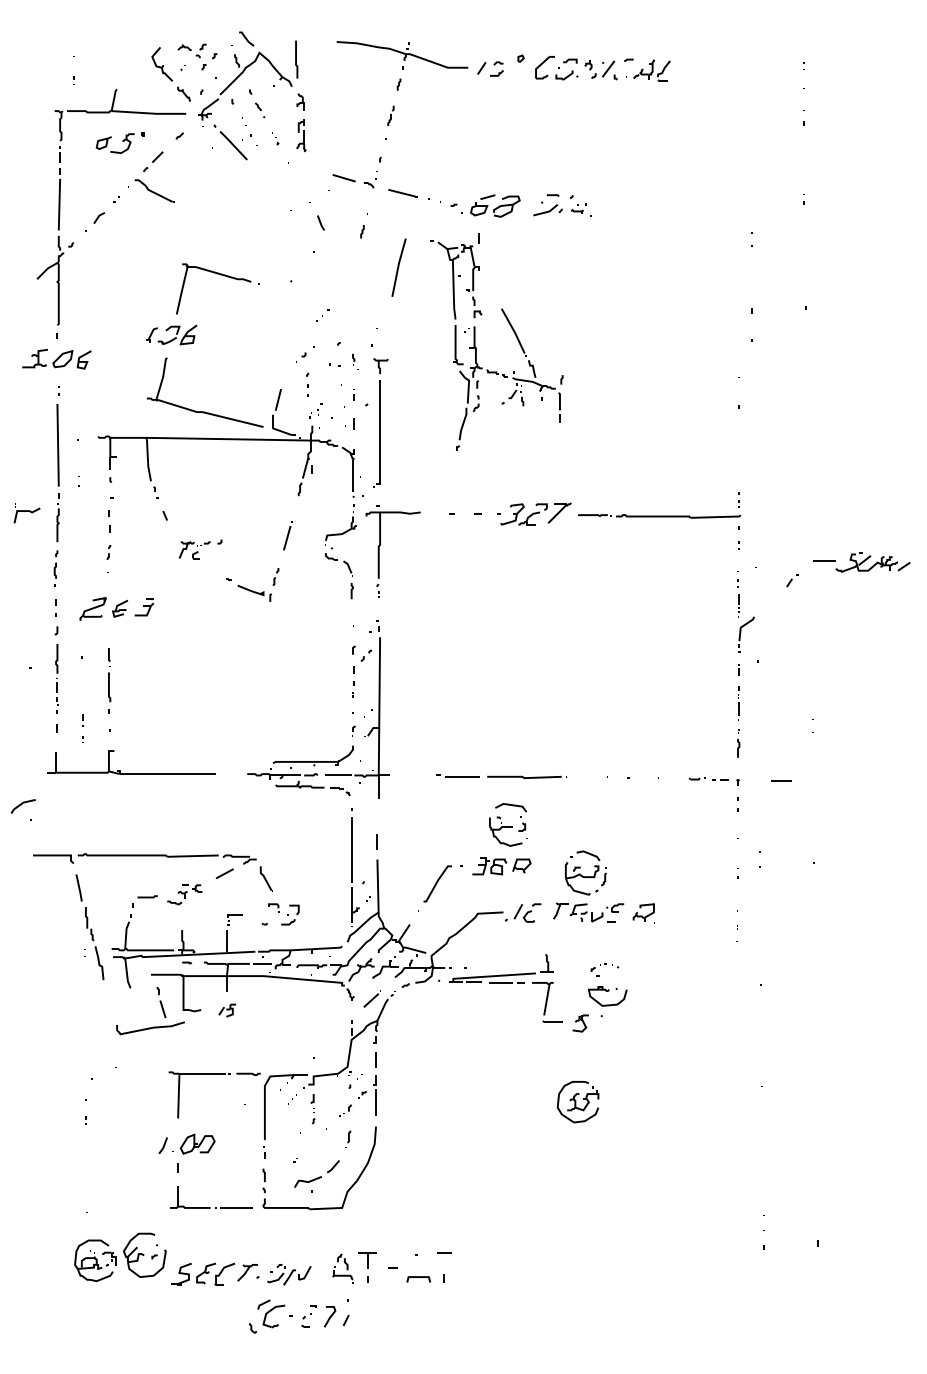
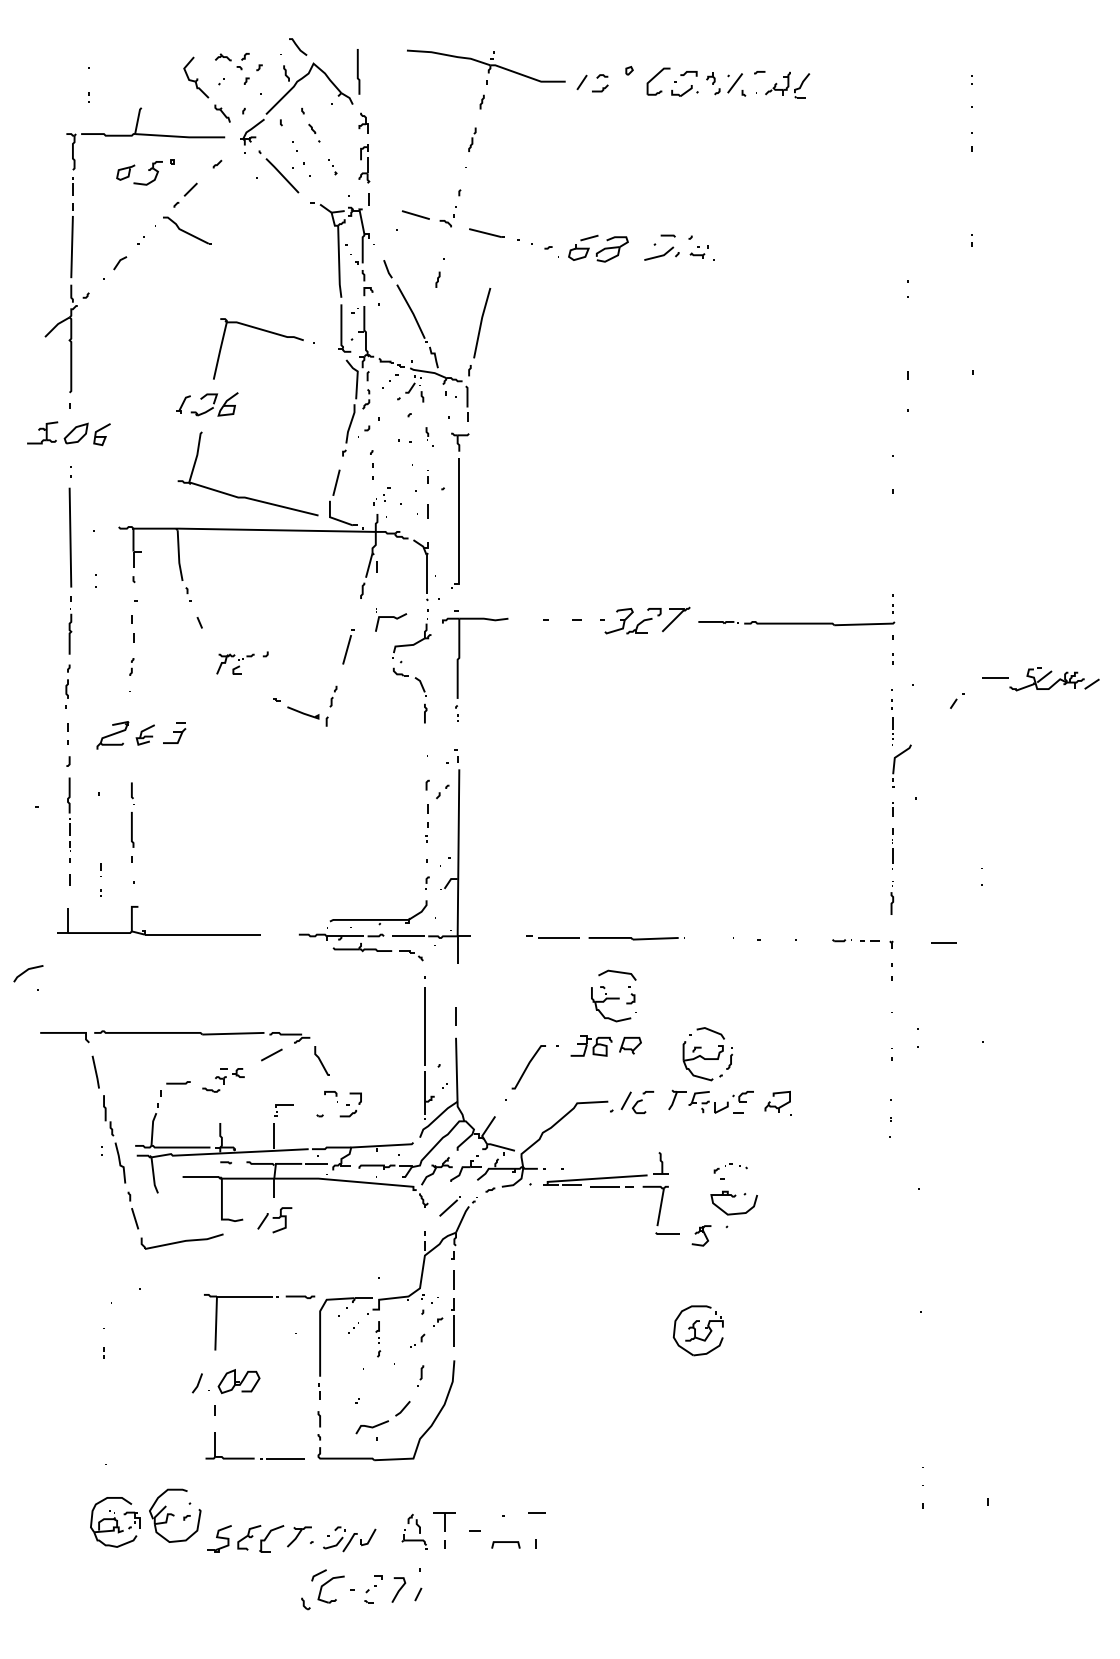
part: (512, 330) -> (410, 311), moved
part: (27, 513) -> (391, 619), moved
part: (161, 1002) -> (133, 1210), moved
part: (227, 1010) -> (274, 1220), size x1.67

